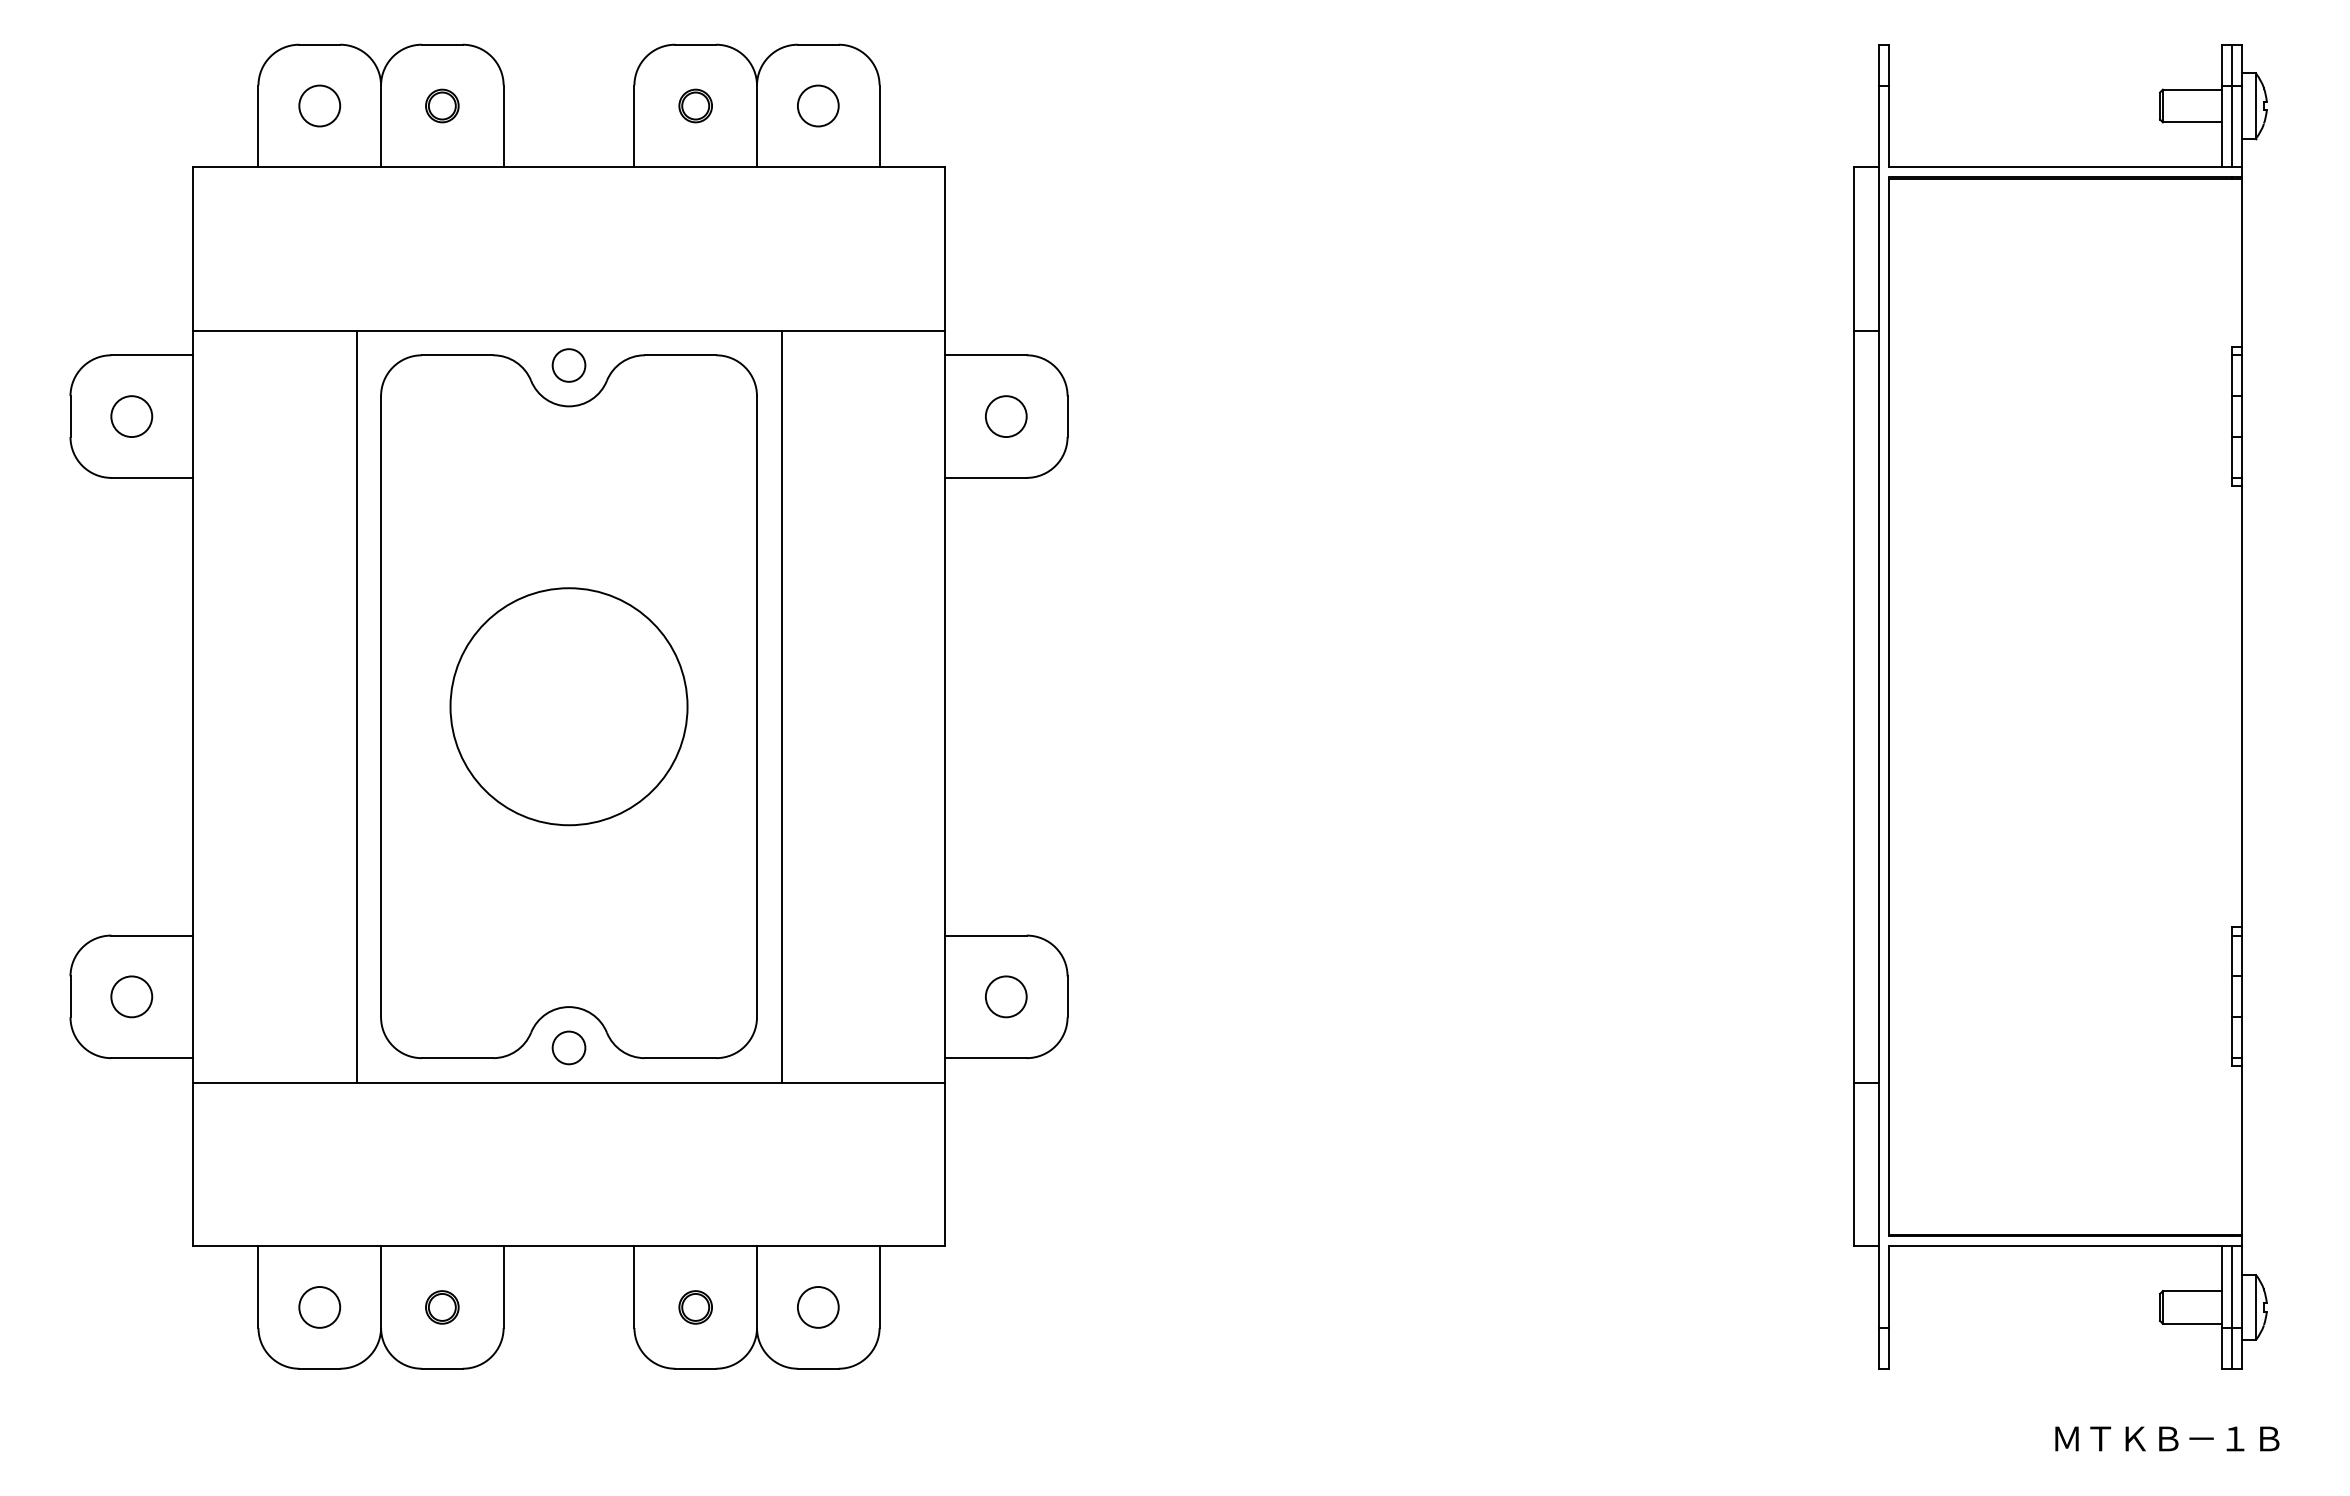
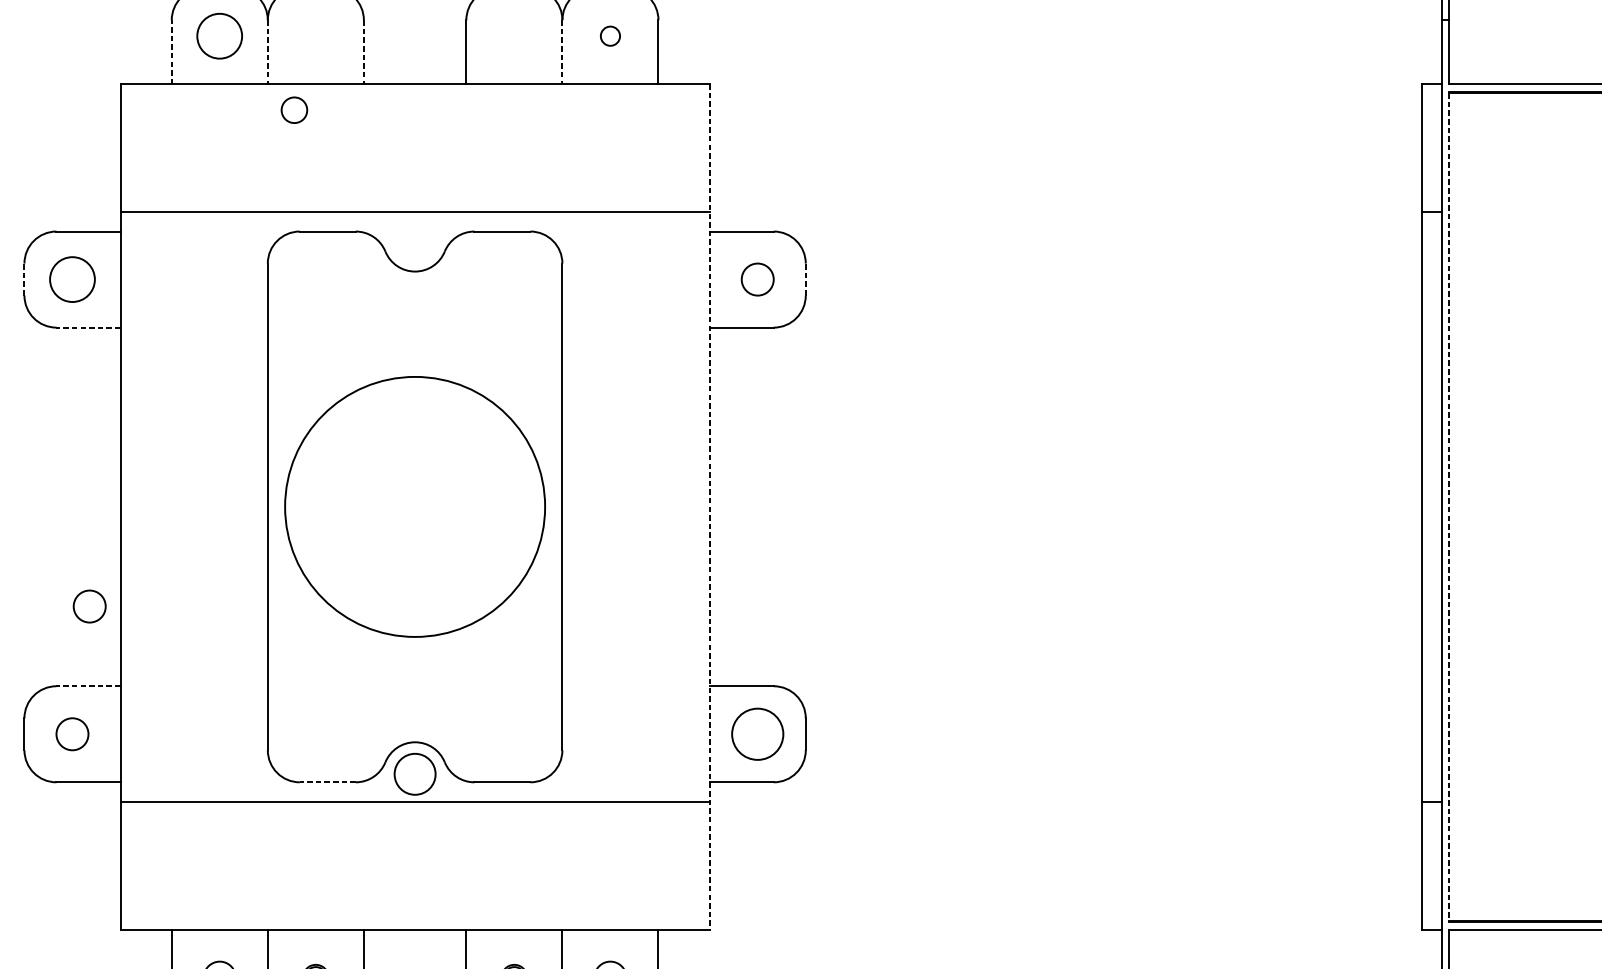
circle: (319, 105) -> (219, 35), size x1.4
part: (442, 105) -> (315, 35), removed
part: (695, 105) -> (514, 35), removed
circle: (817, 105) -> (609, 35), size x0.6
line: (258, 126) -> (171, 52), solid -> dashed
line: (381, 126) -> (268, 52), solid -> dashed
line: (503, 126) -> (363, 52), solid -> dashed
line: (757, 126) -> (562, 52), solid -> dashed
circle: (568, 365) -> (294, 110), moved
line: (70, 416) -> (24, 279), solid -> dashed
circle: (131, 416) -> (72, 279), size x1.4
line: (1067, 416) -> (805, 279), solid -> dashed
line: (152, 477) -> (88, 327), solid -> dashed
line: (356, 706) -> (248, 506), removed
circle: (568, 706) -> (414, 506), size x1.4
line: (781, 706) -> (581, 506), removed
line: (1888, 706) -> (1449, 506), solid -> dashed
line: (944, 707) -> (709, 507), solid -> dashed
circle: (153, 833) -> (89, 606), added
line: (152, 935) -> (88, 686), solid -> dashed
circle: (1005, 996) -> (757, 733), size x1.6
circle: (568, 1047) -> (414, 773), size x1.6
line: (457, 1058) -> (327, 782), solid -> dashed

